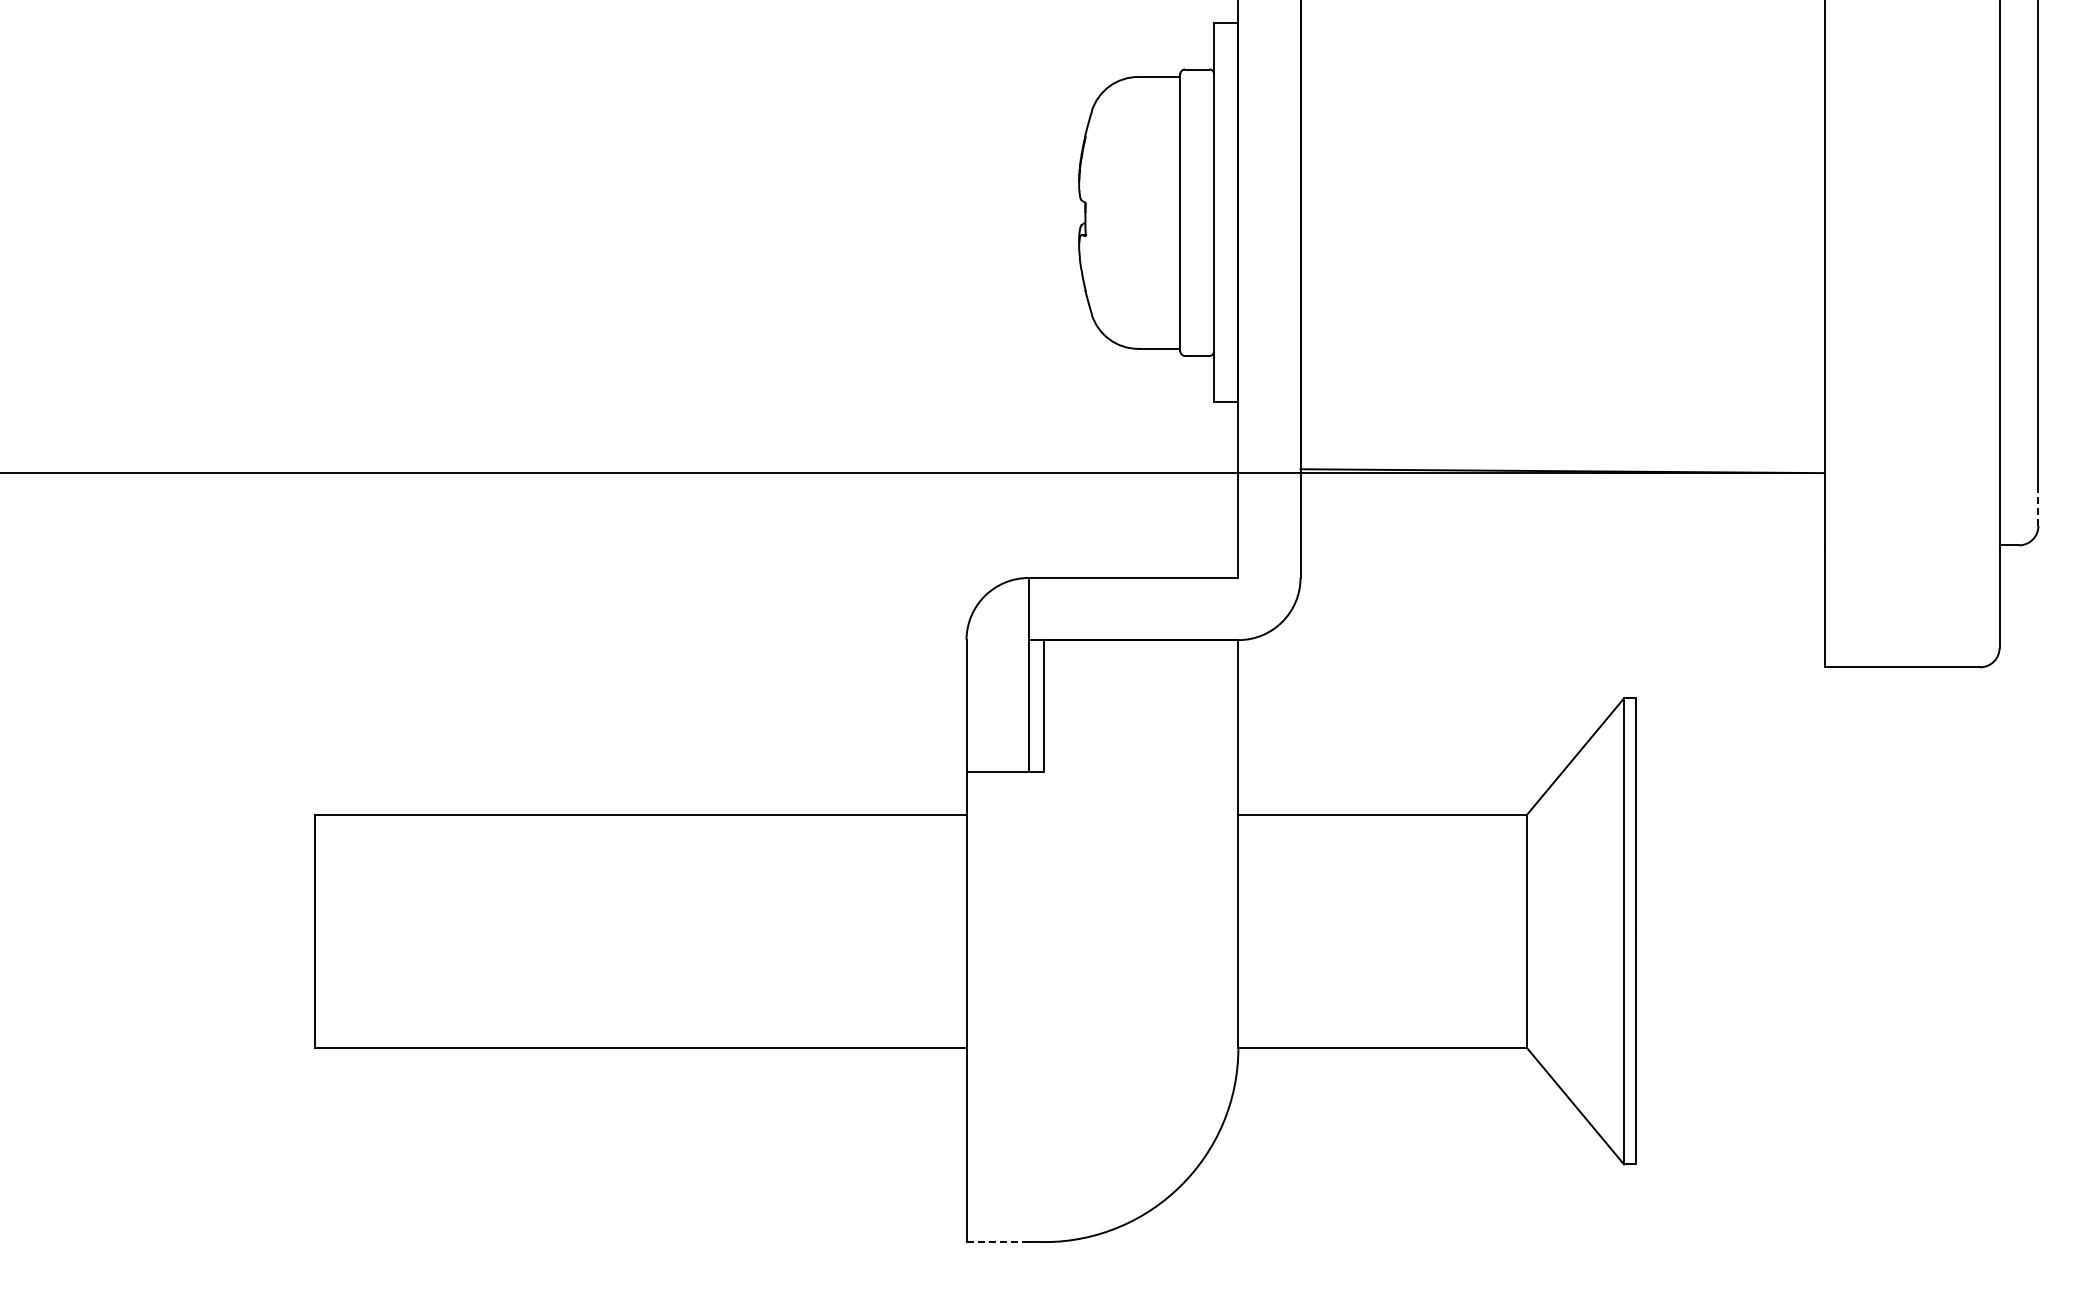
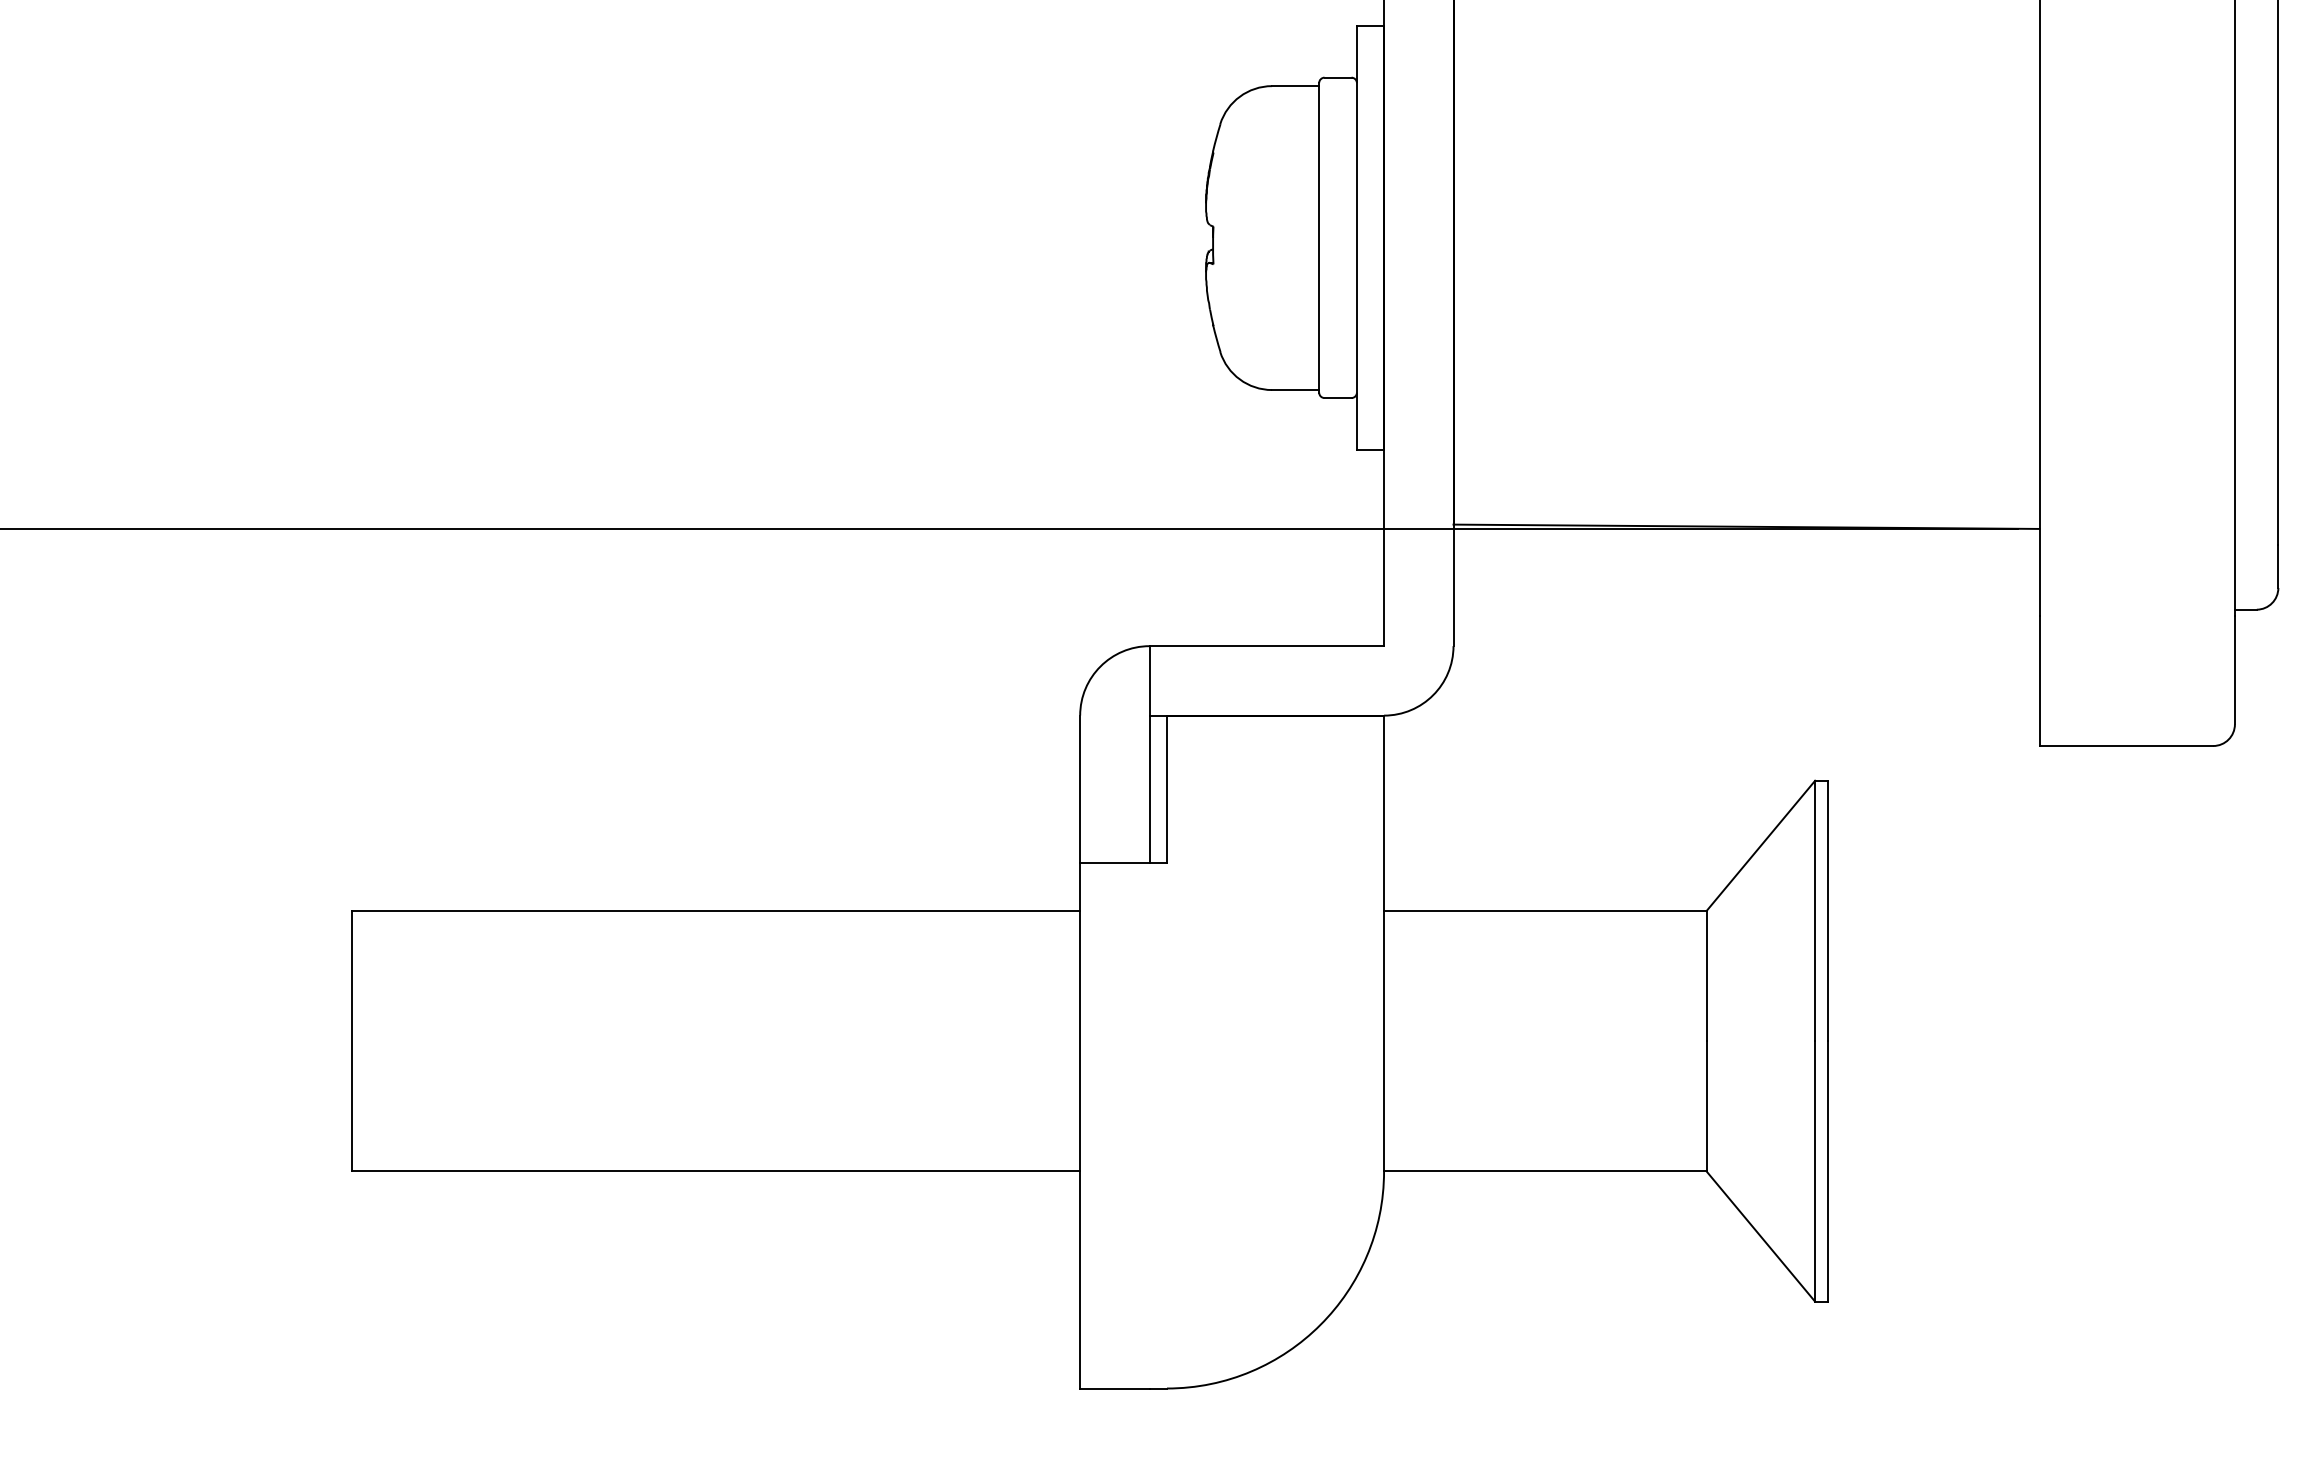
line: (2038, 506) -> (2278, 566), dashed -> solid
line: (998, 1242) -> (1115, 1388), dashed -> solid

